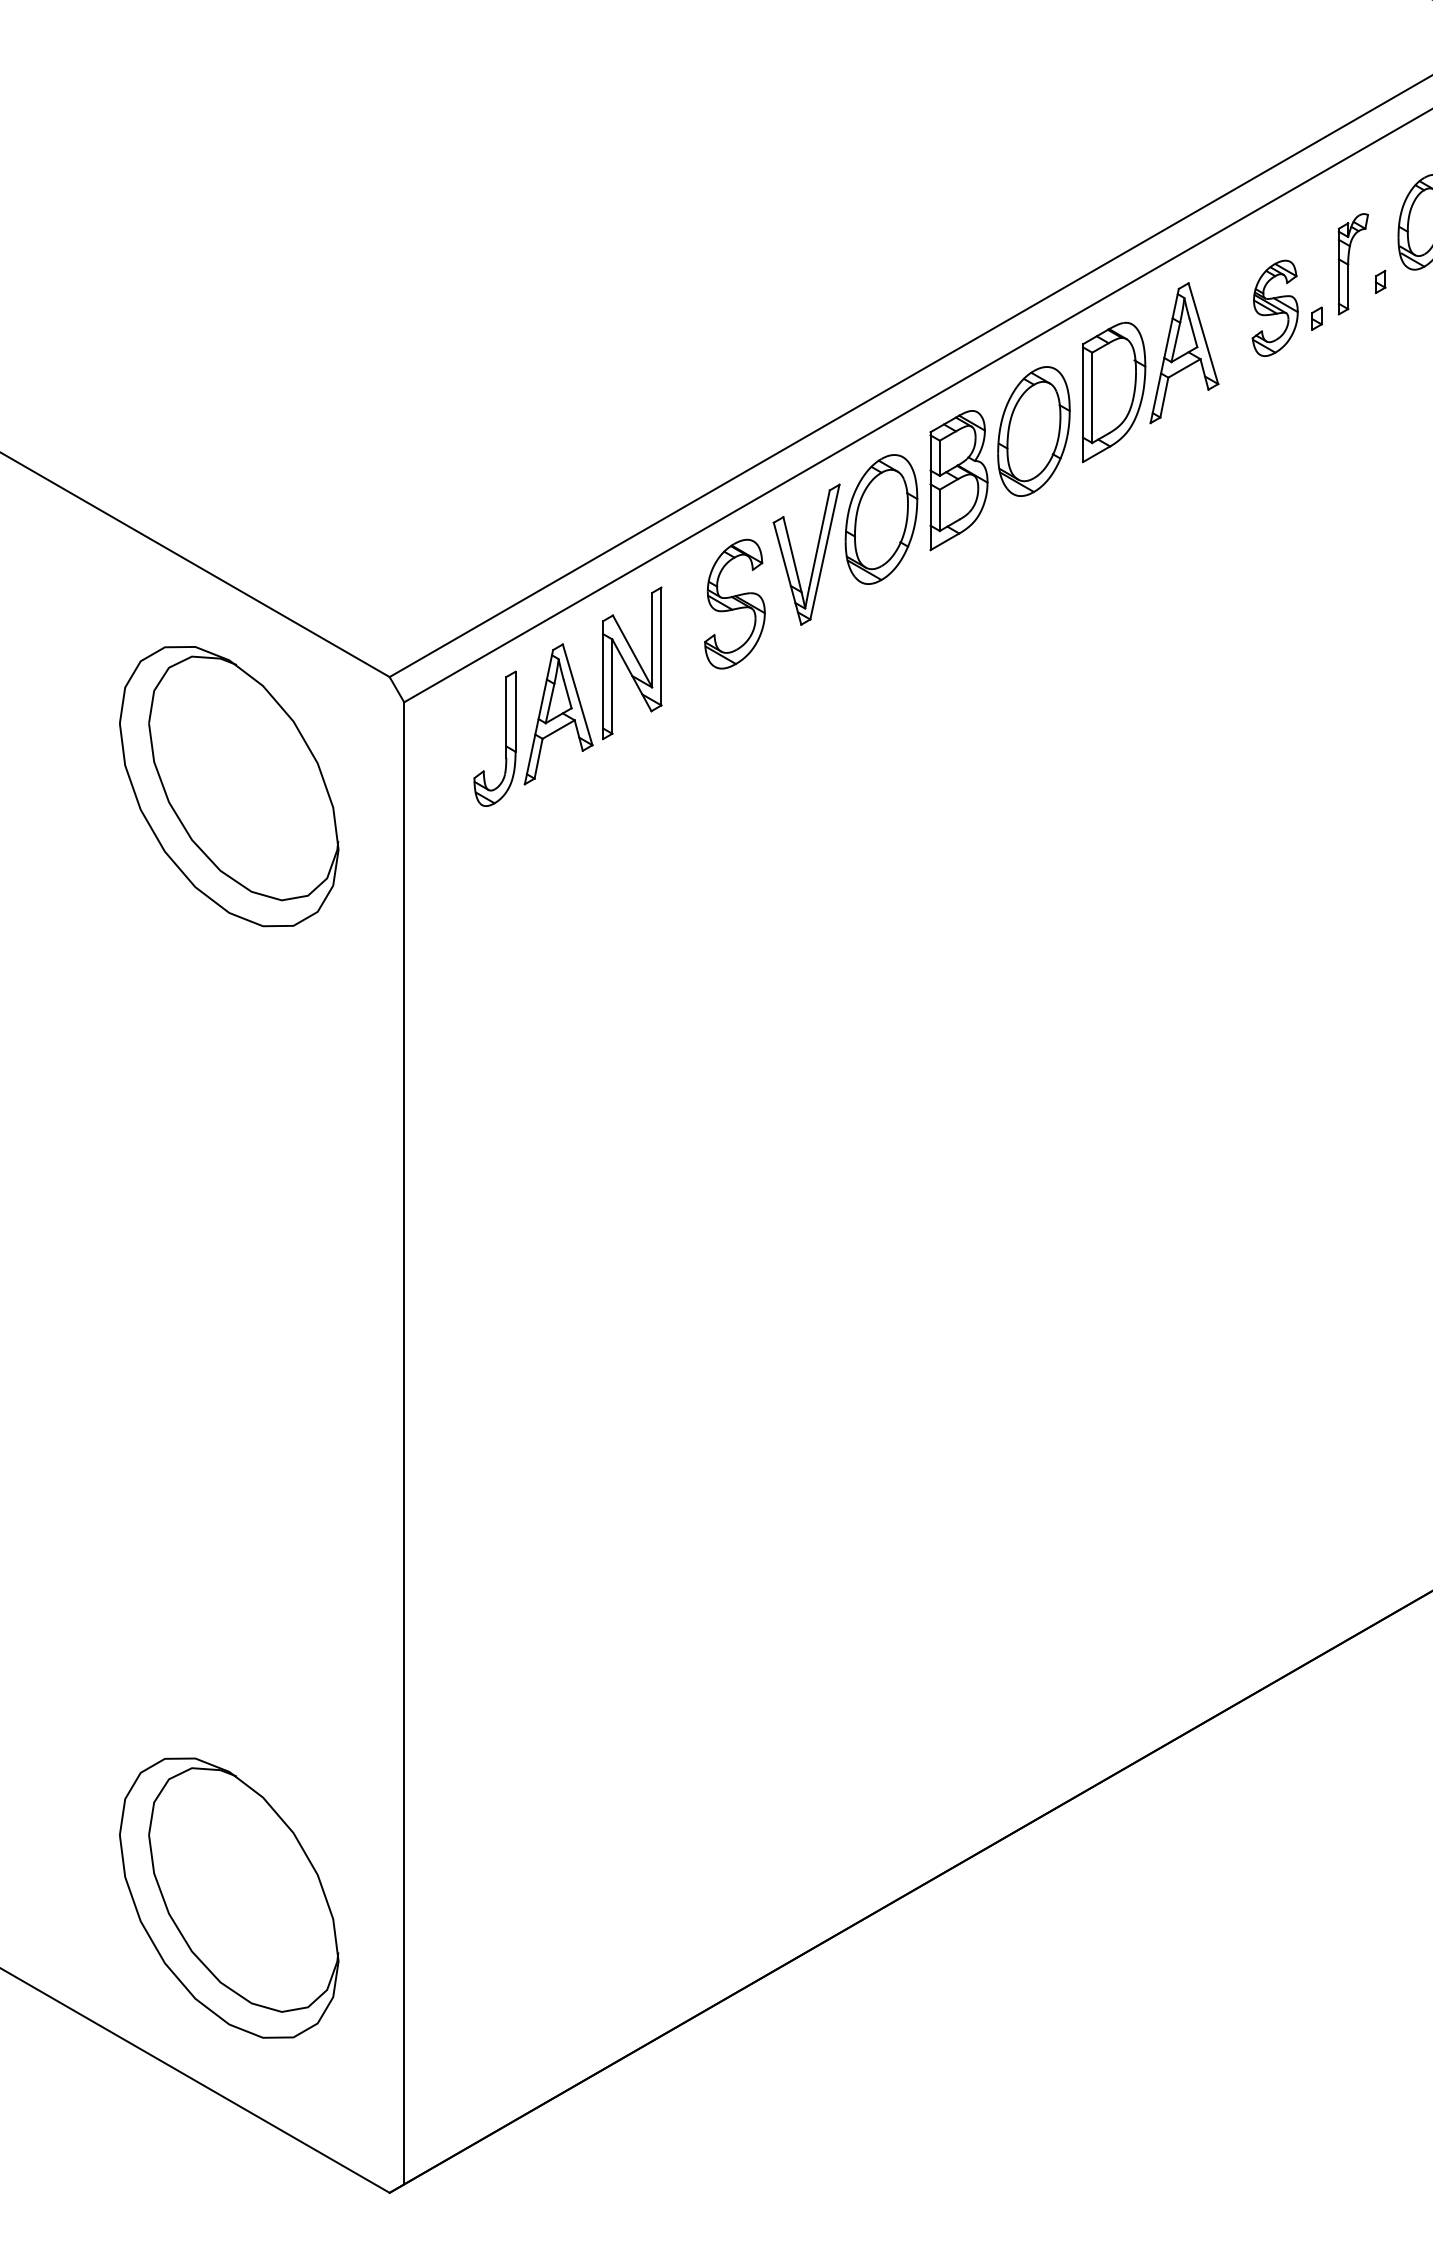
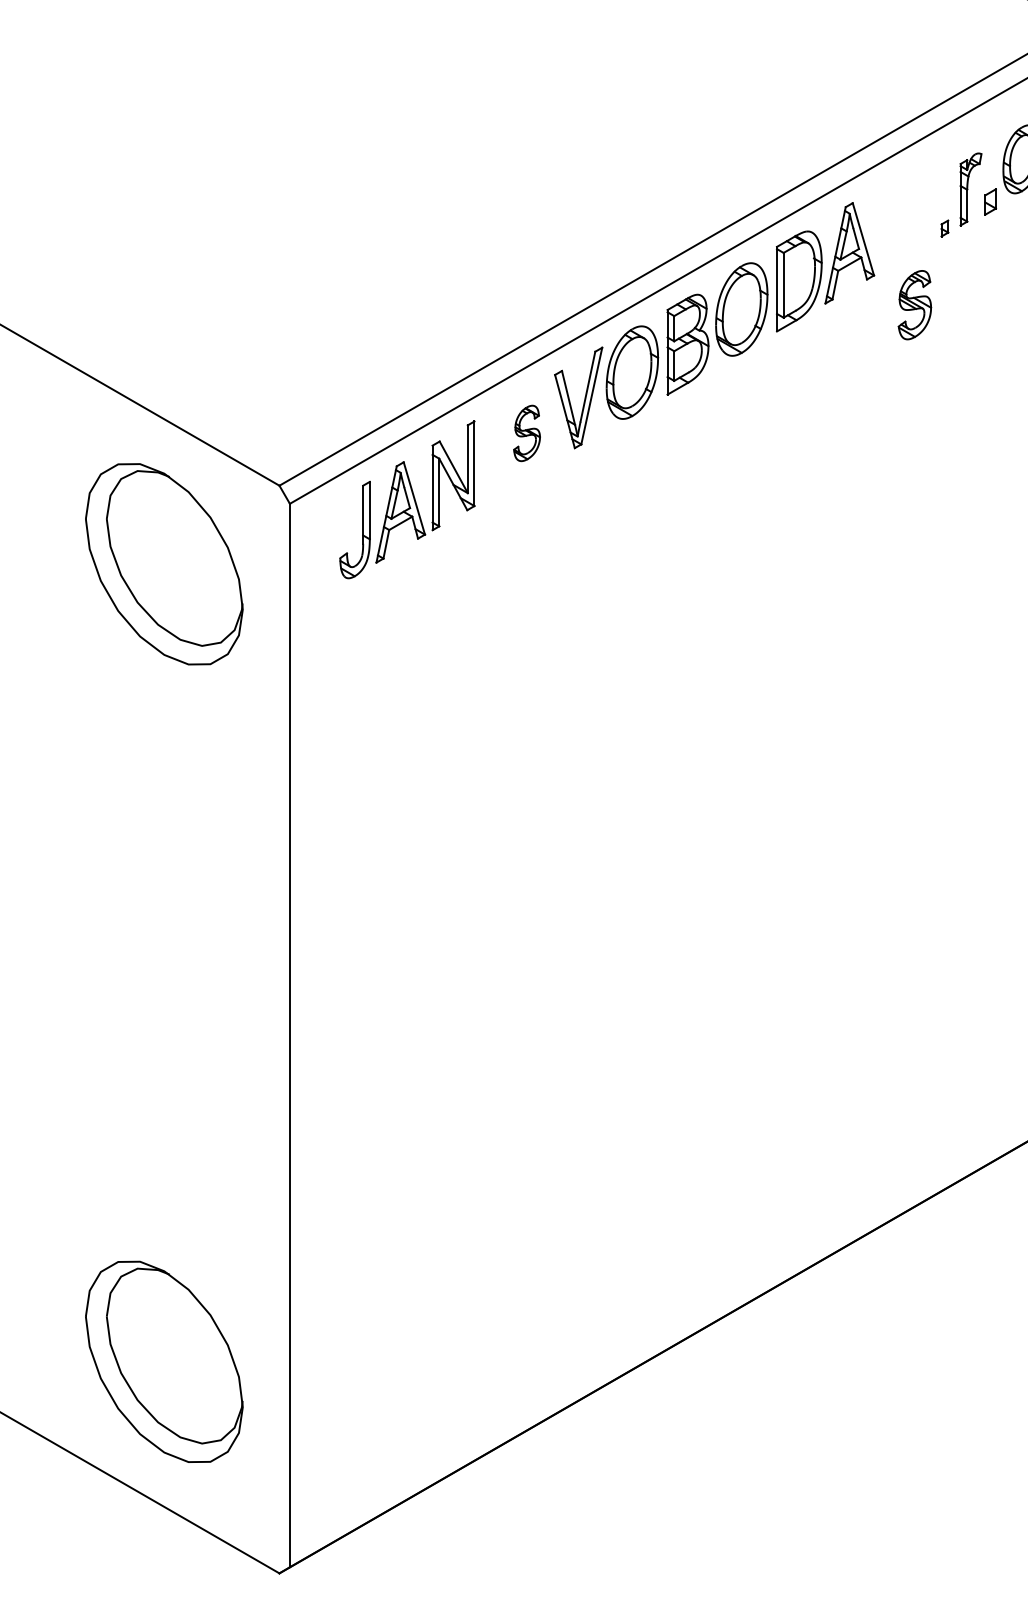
part: (1380, 282) -> (990, 202), size x1.6
part: (1274, 308) -> (914, 305), moved
part: (733, 604) -> (526, 433), size x0.6

